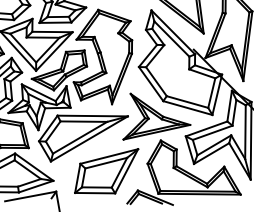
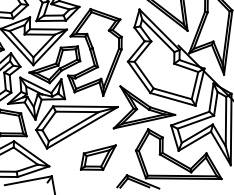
part: (106, 171) -> (98, 157), size x0.6

